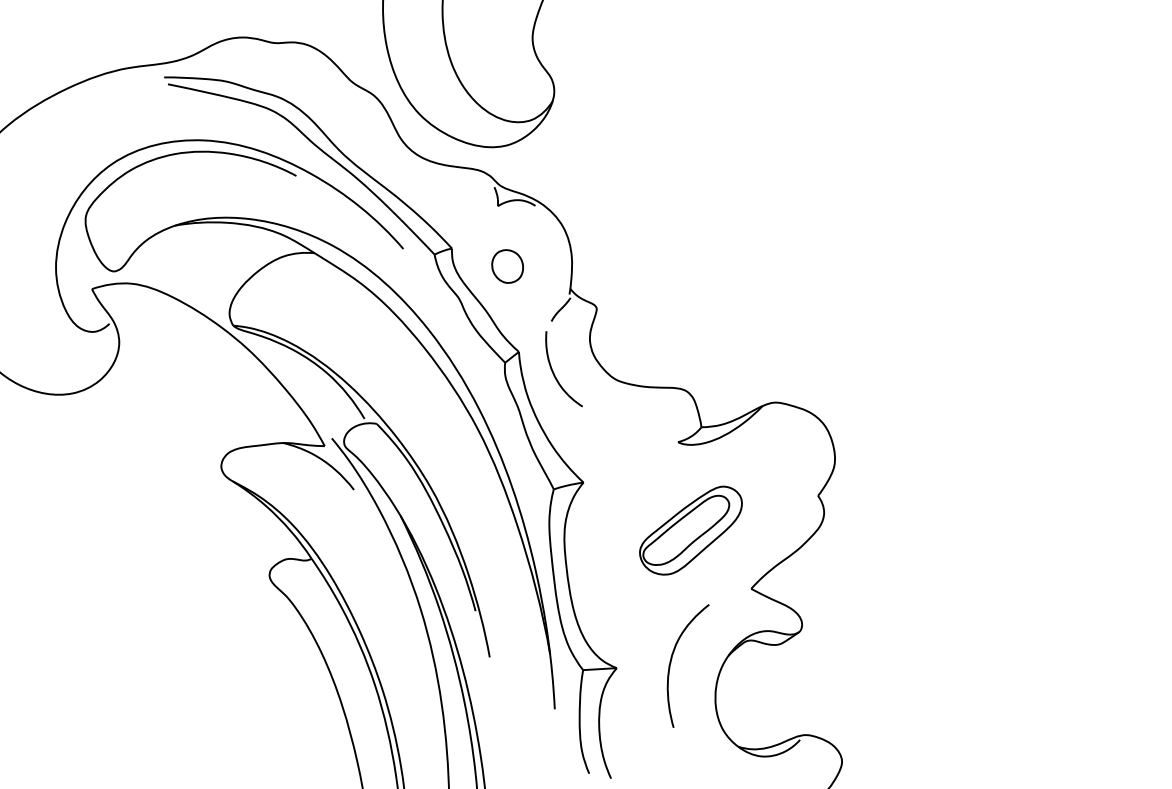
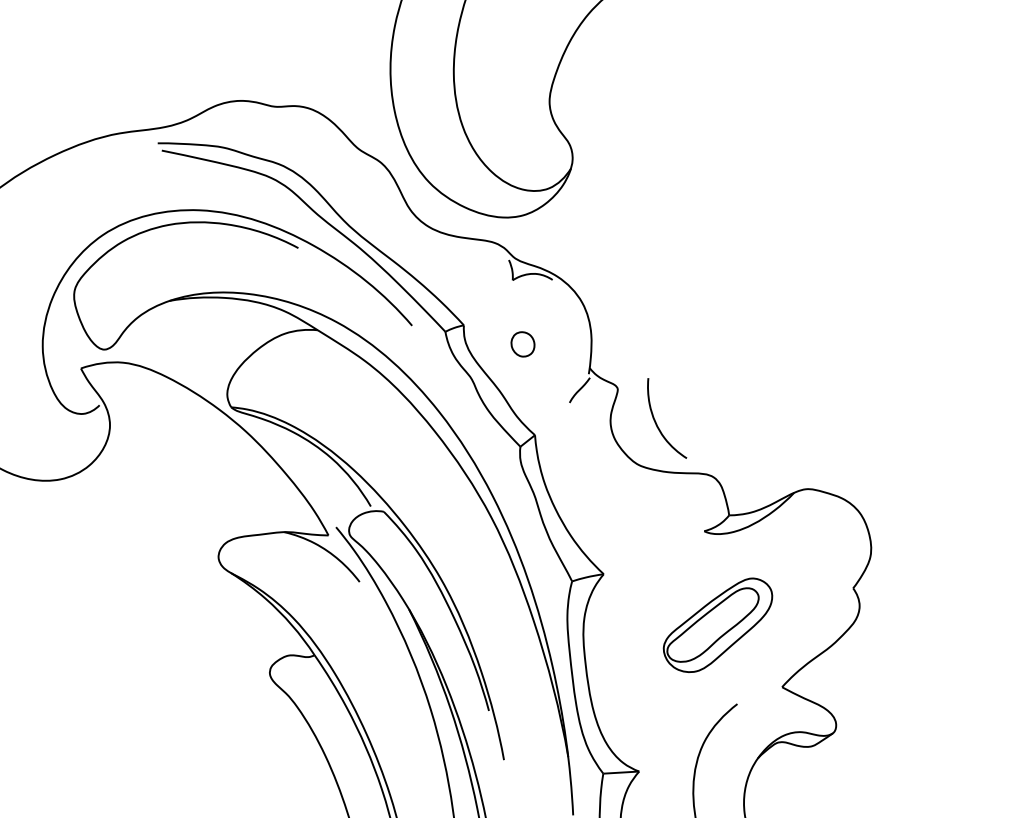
part: (507, 266) -> (522, 344), size x0.7
curve: (554, 373) -> (656, 423), moved

